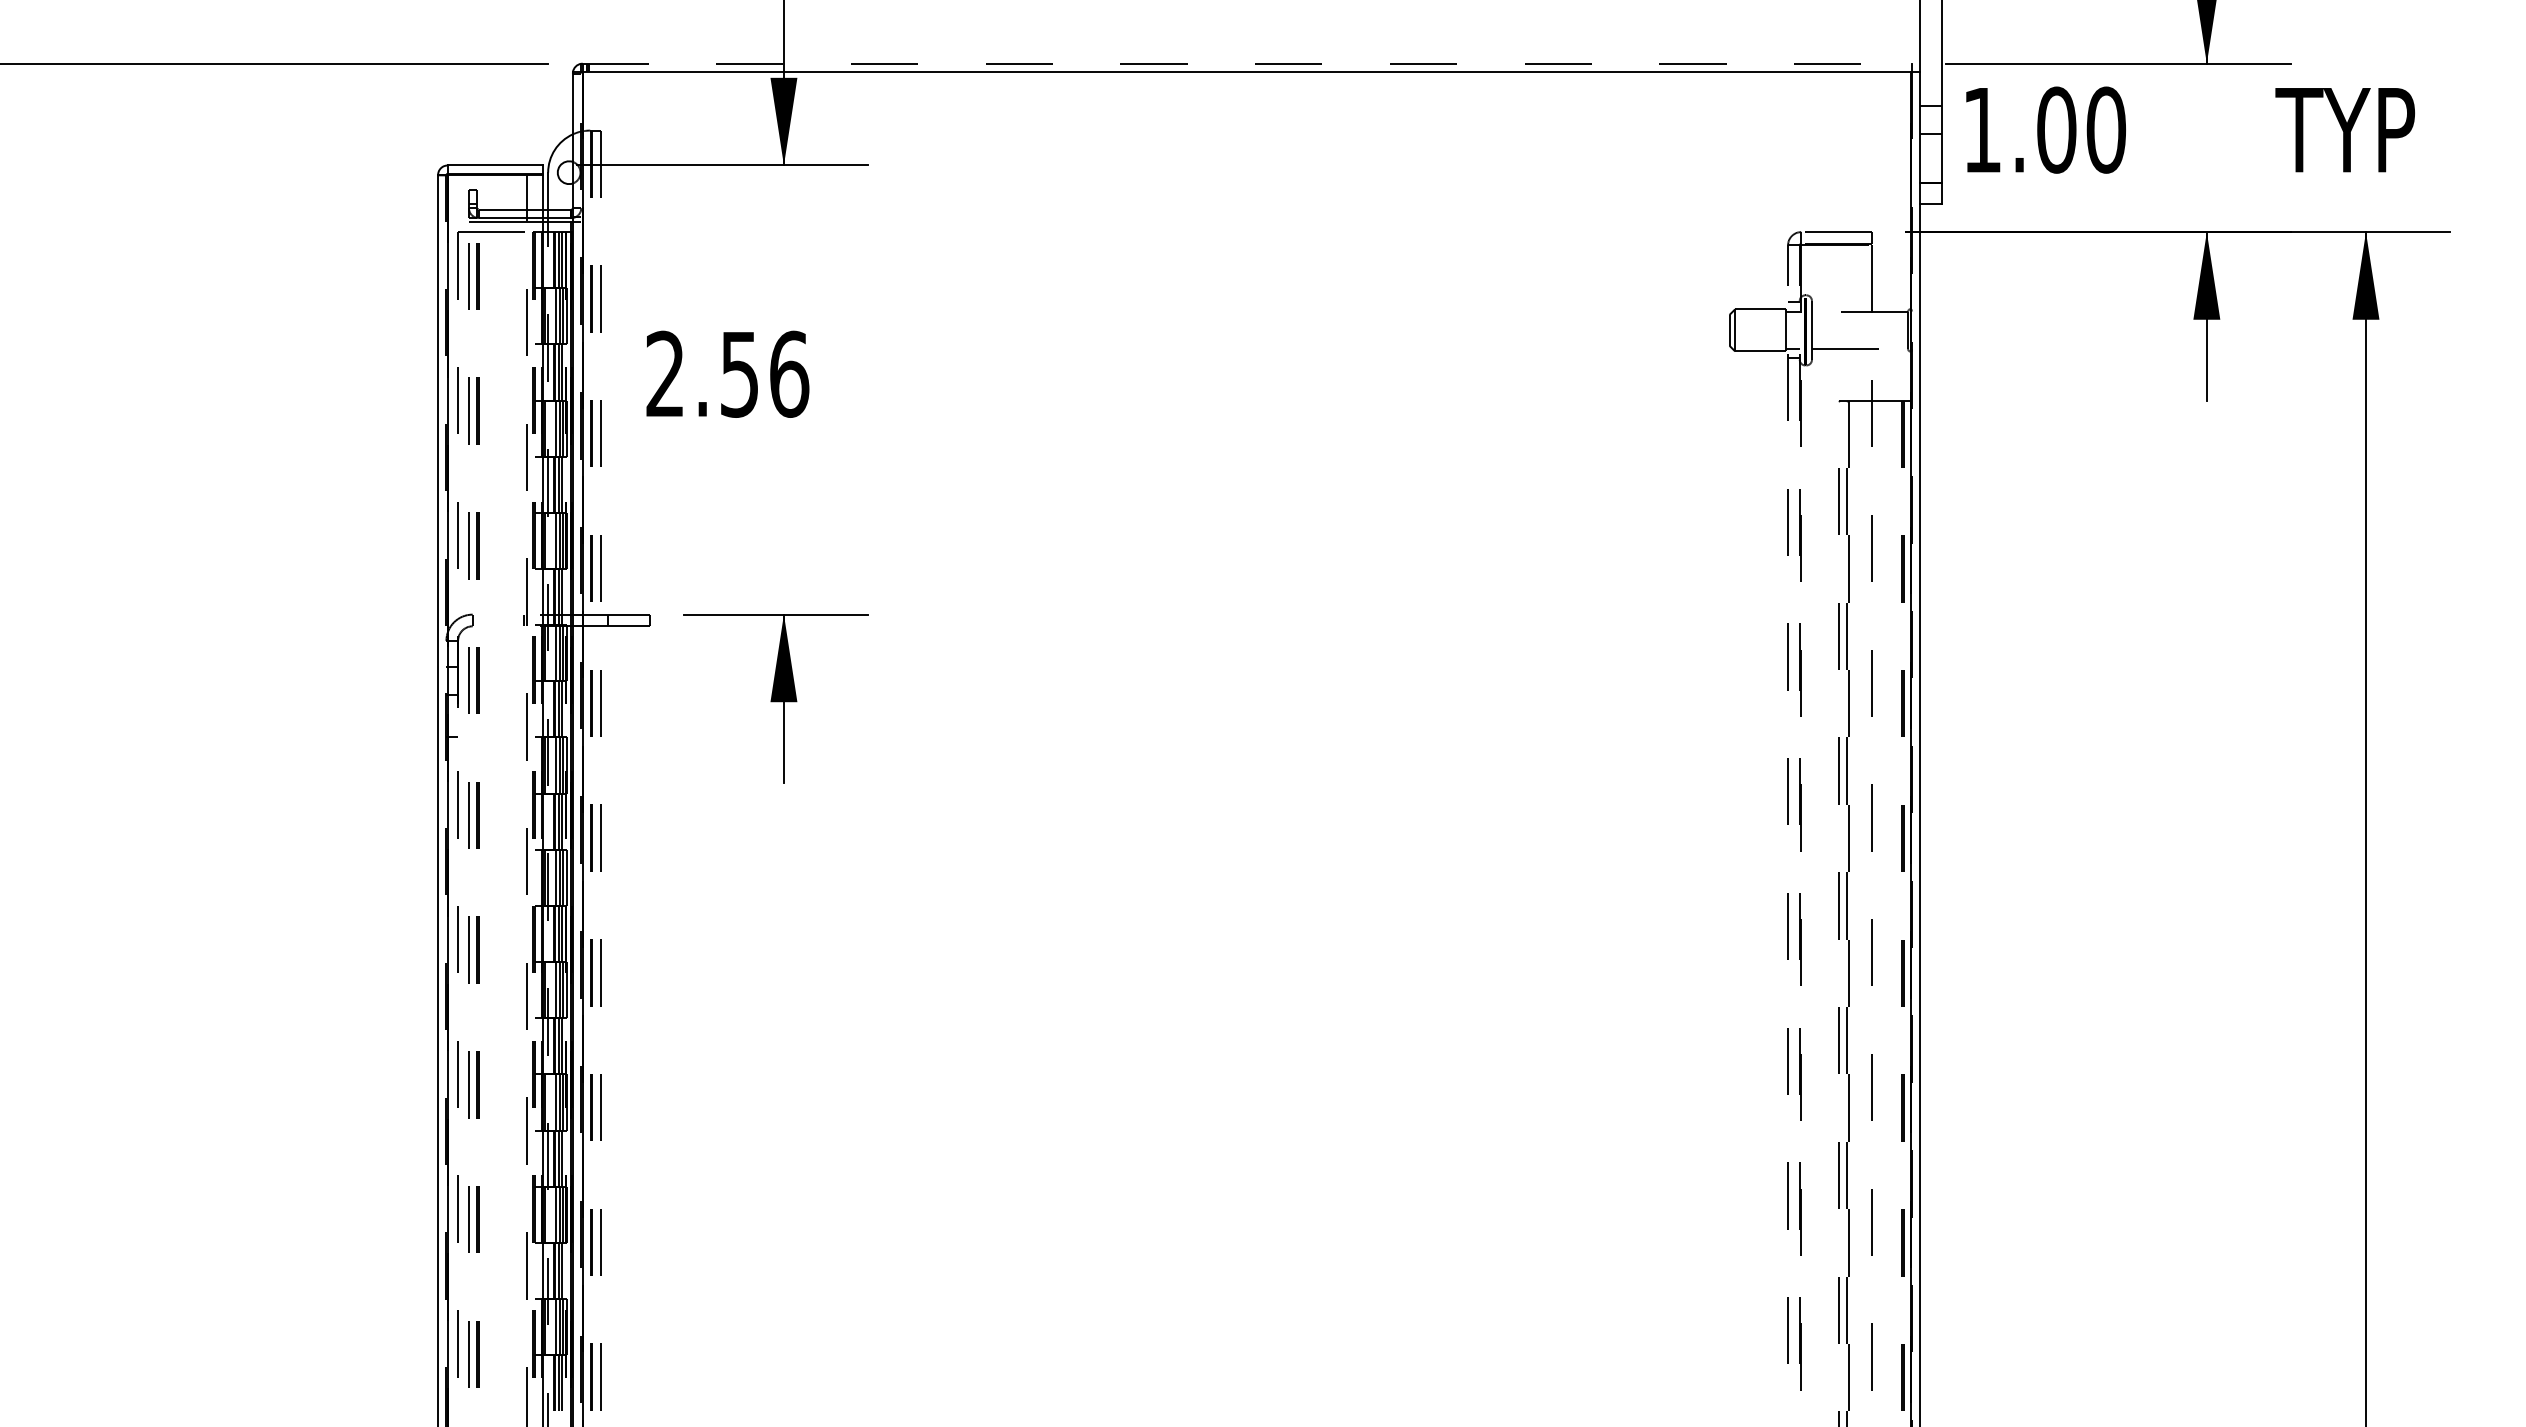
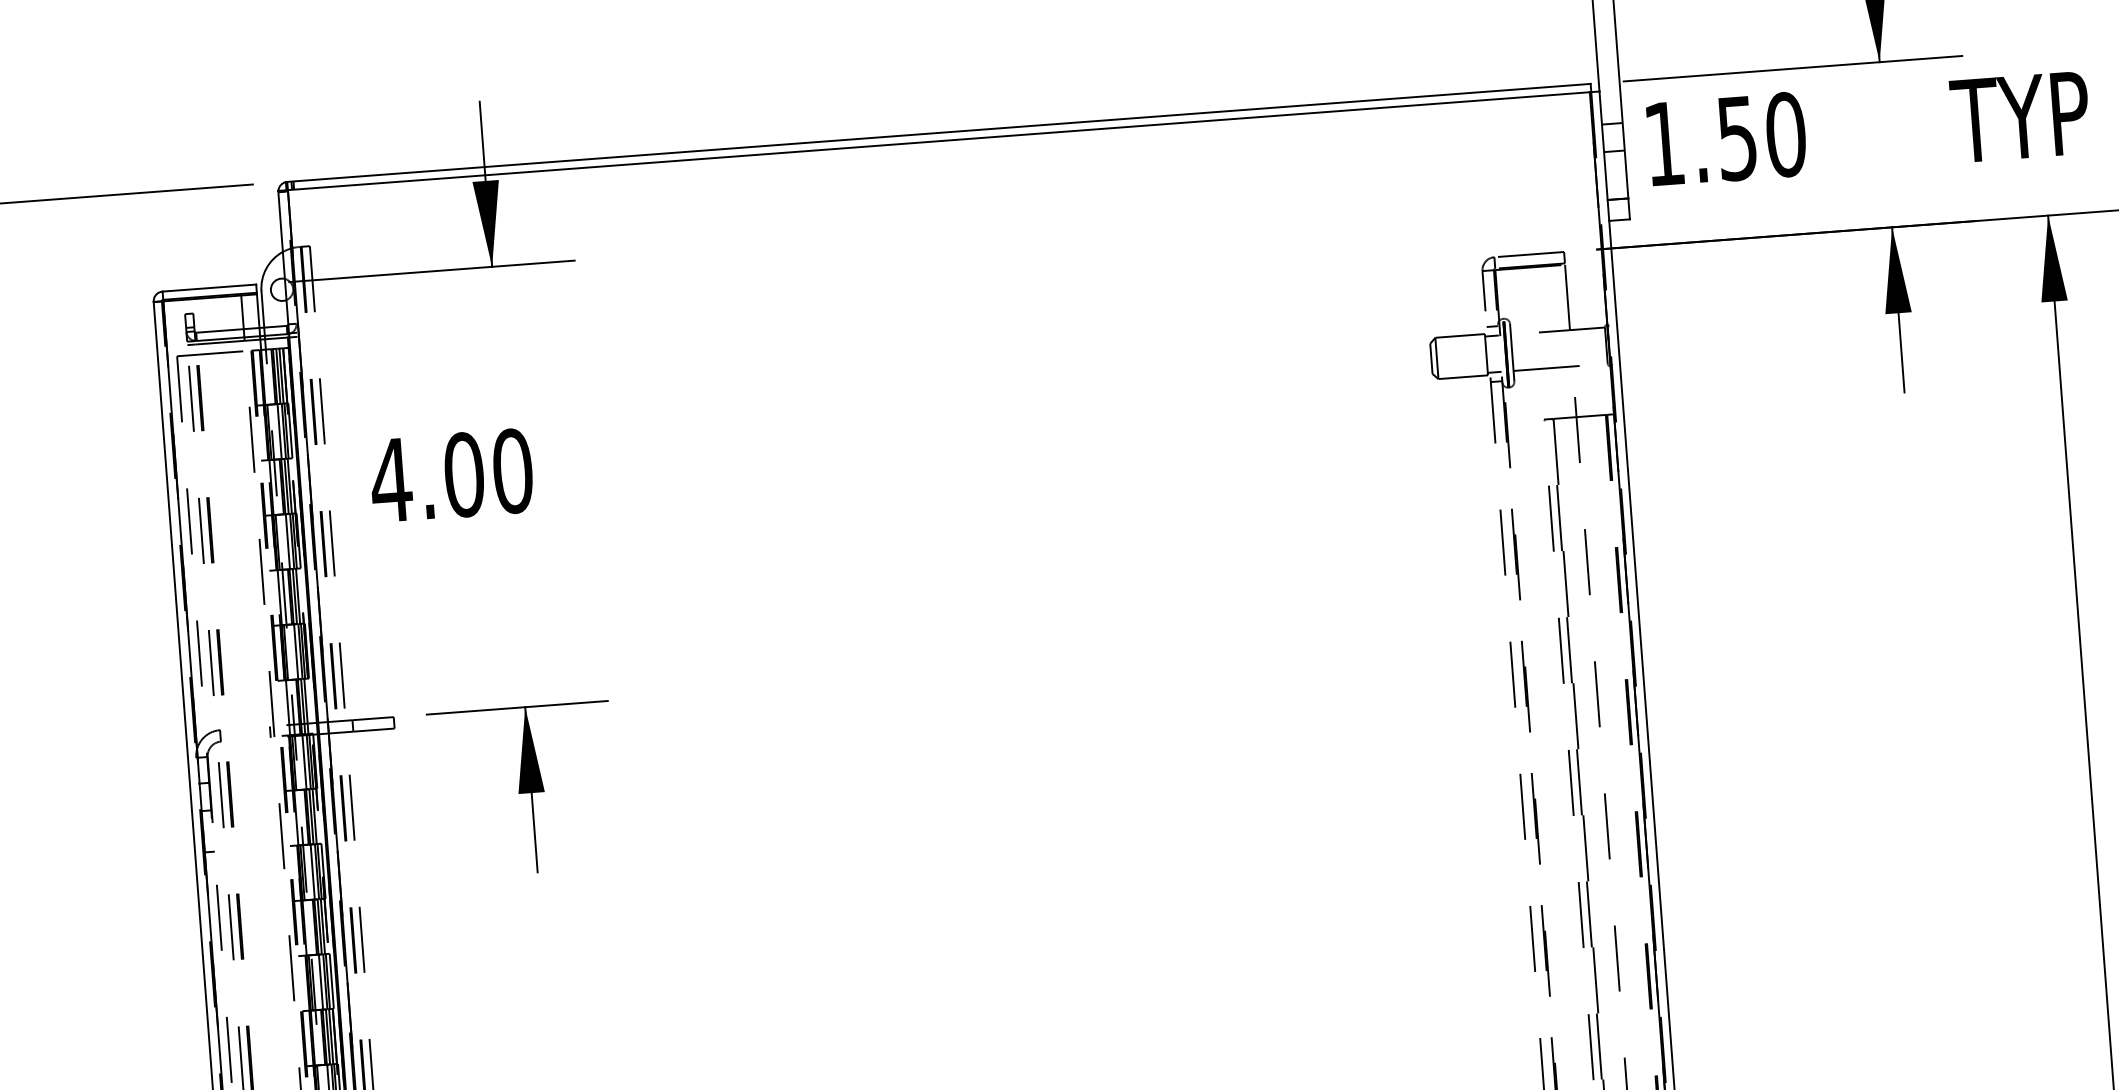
line: (1247, 63) -> (939, 132), dashed -> solid
text: (2056, 129) -> (1737, 137), 1.00 -> 1.50
text: (726, 373) -> (451, 475), 2.56 -> 4.00

